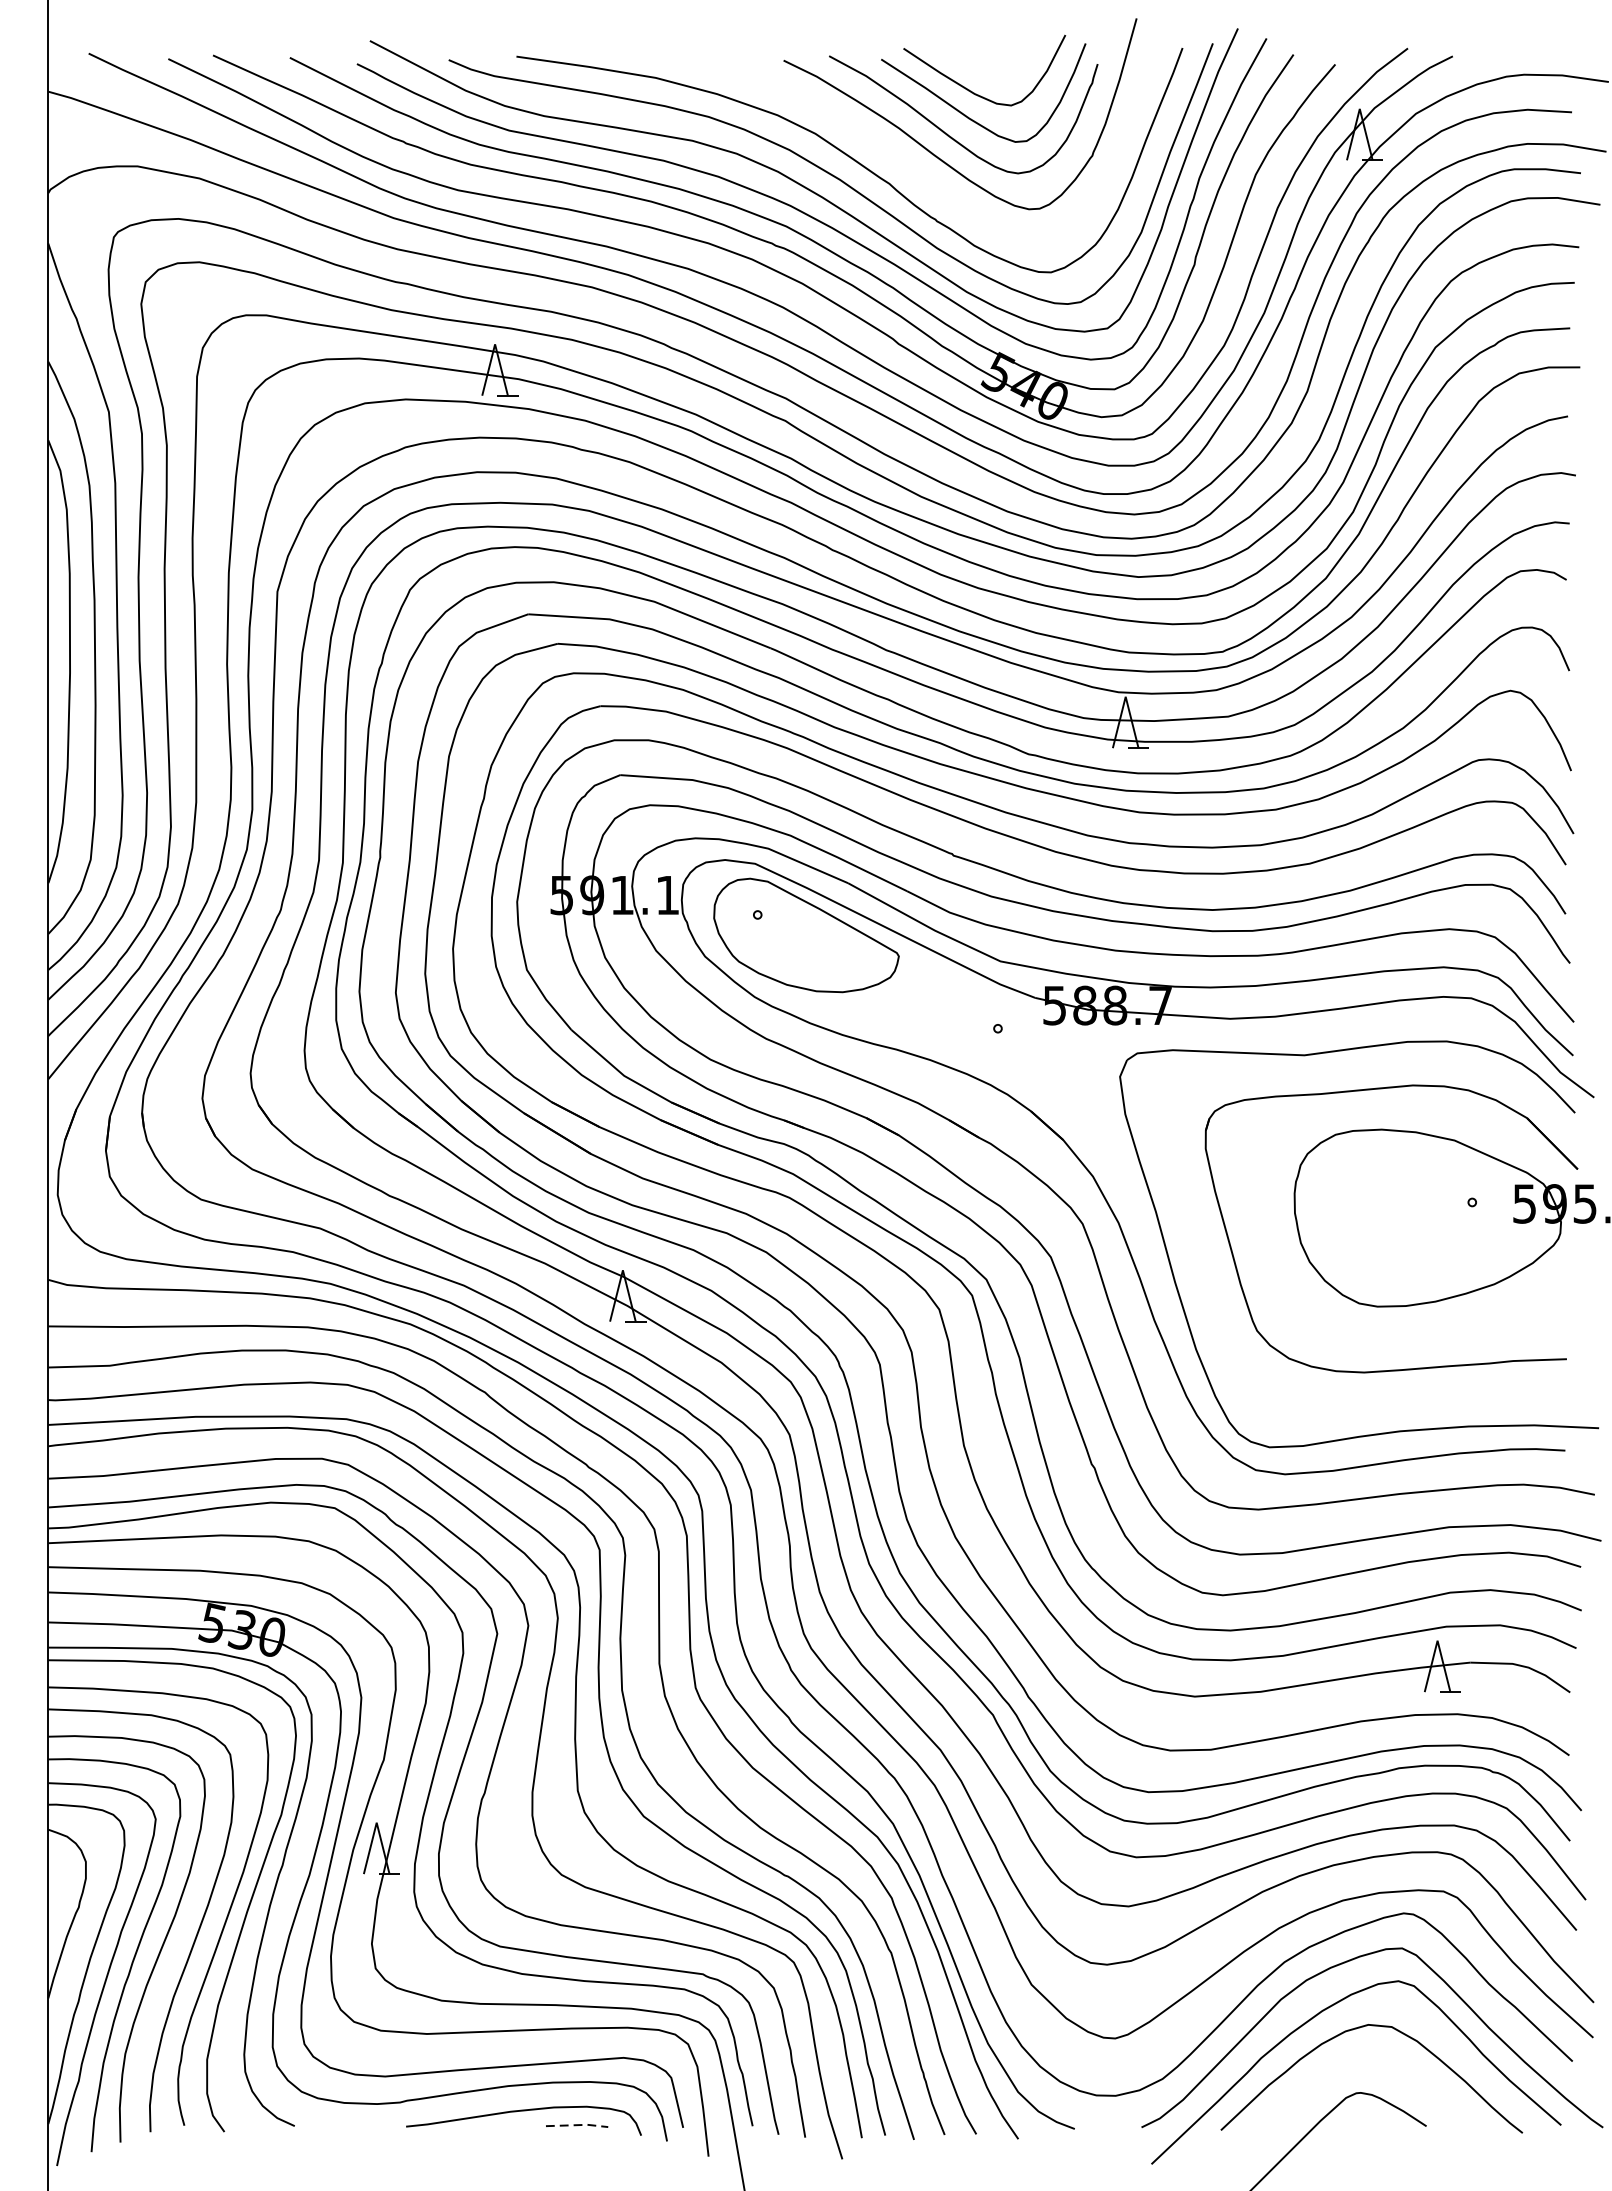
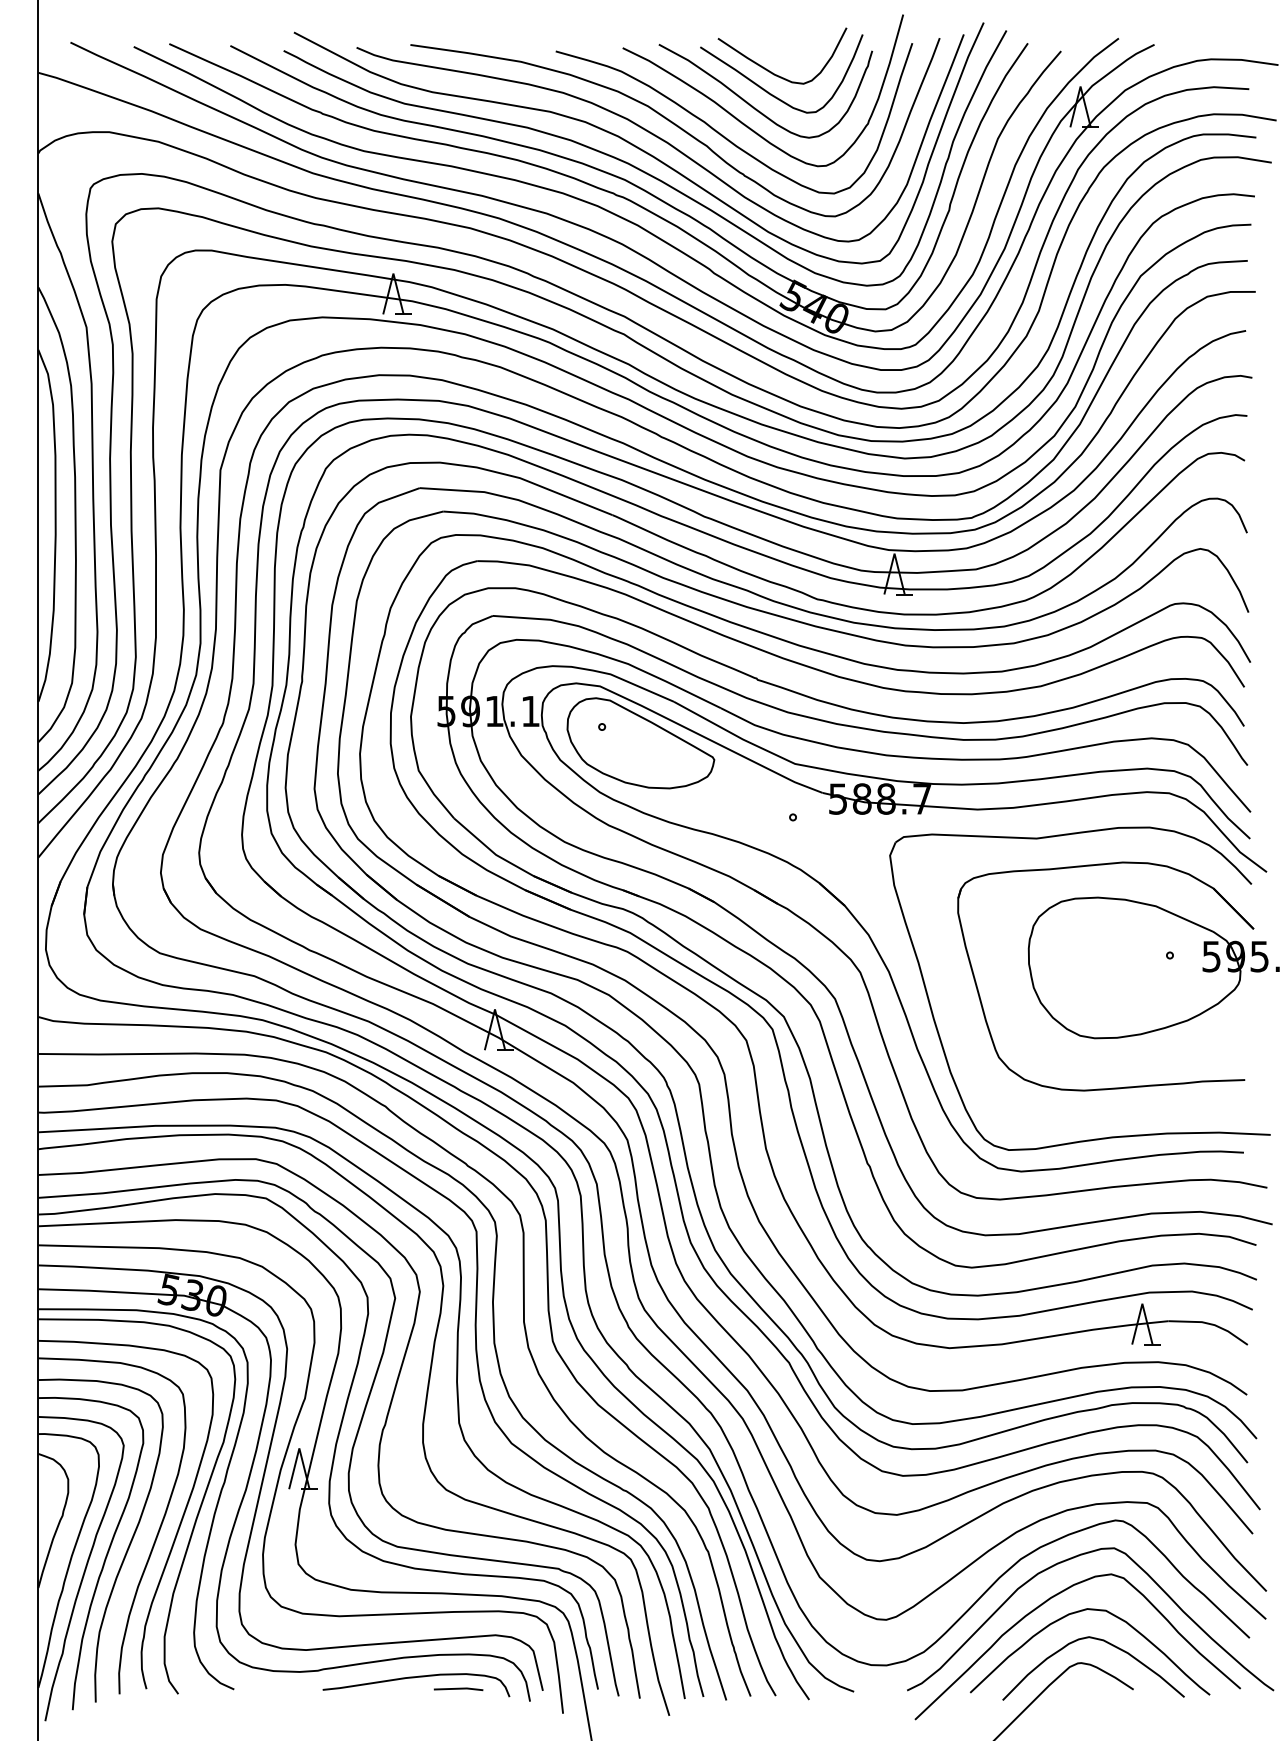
curve: (909, 169) -> (722, 134), added
curve: (1382, 2064) -> (1098, 1640), added
line: (578, 2124) -> (459, 1688), dashed -> solid

